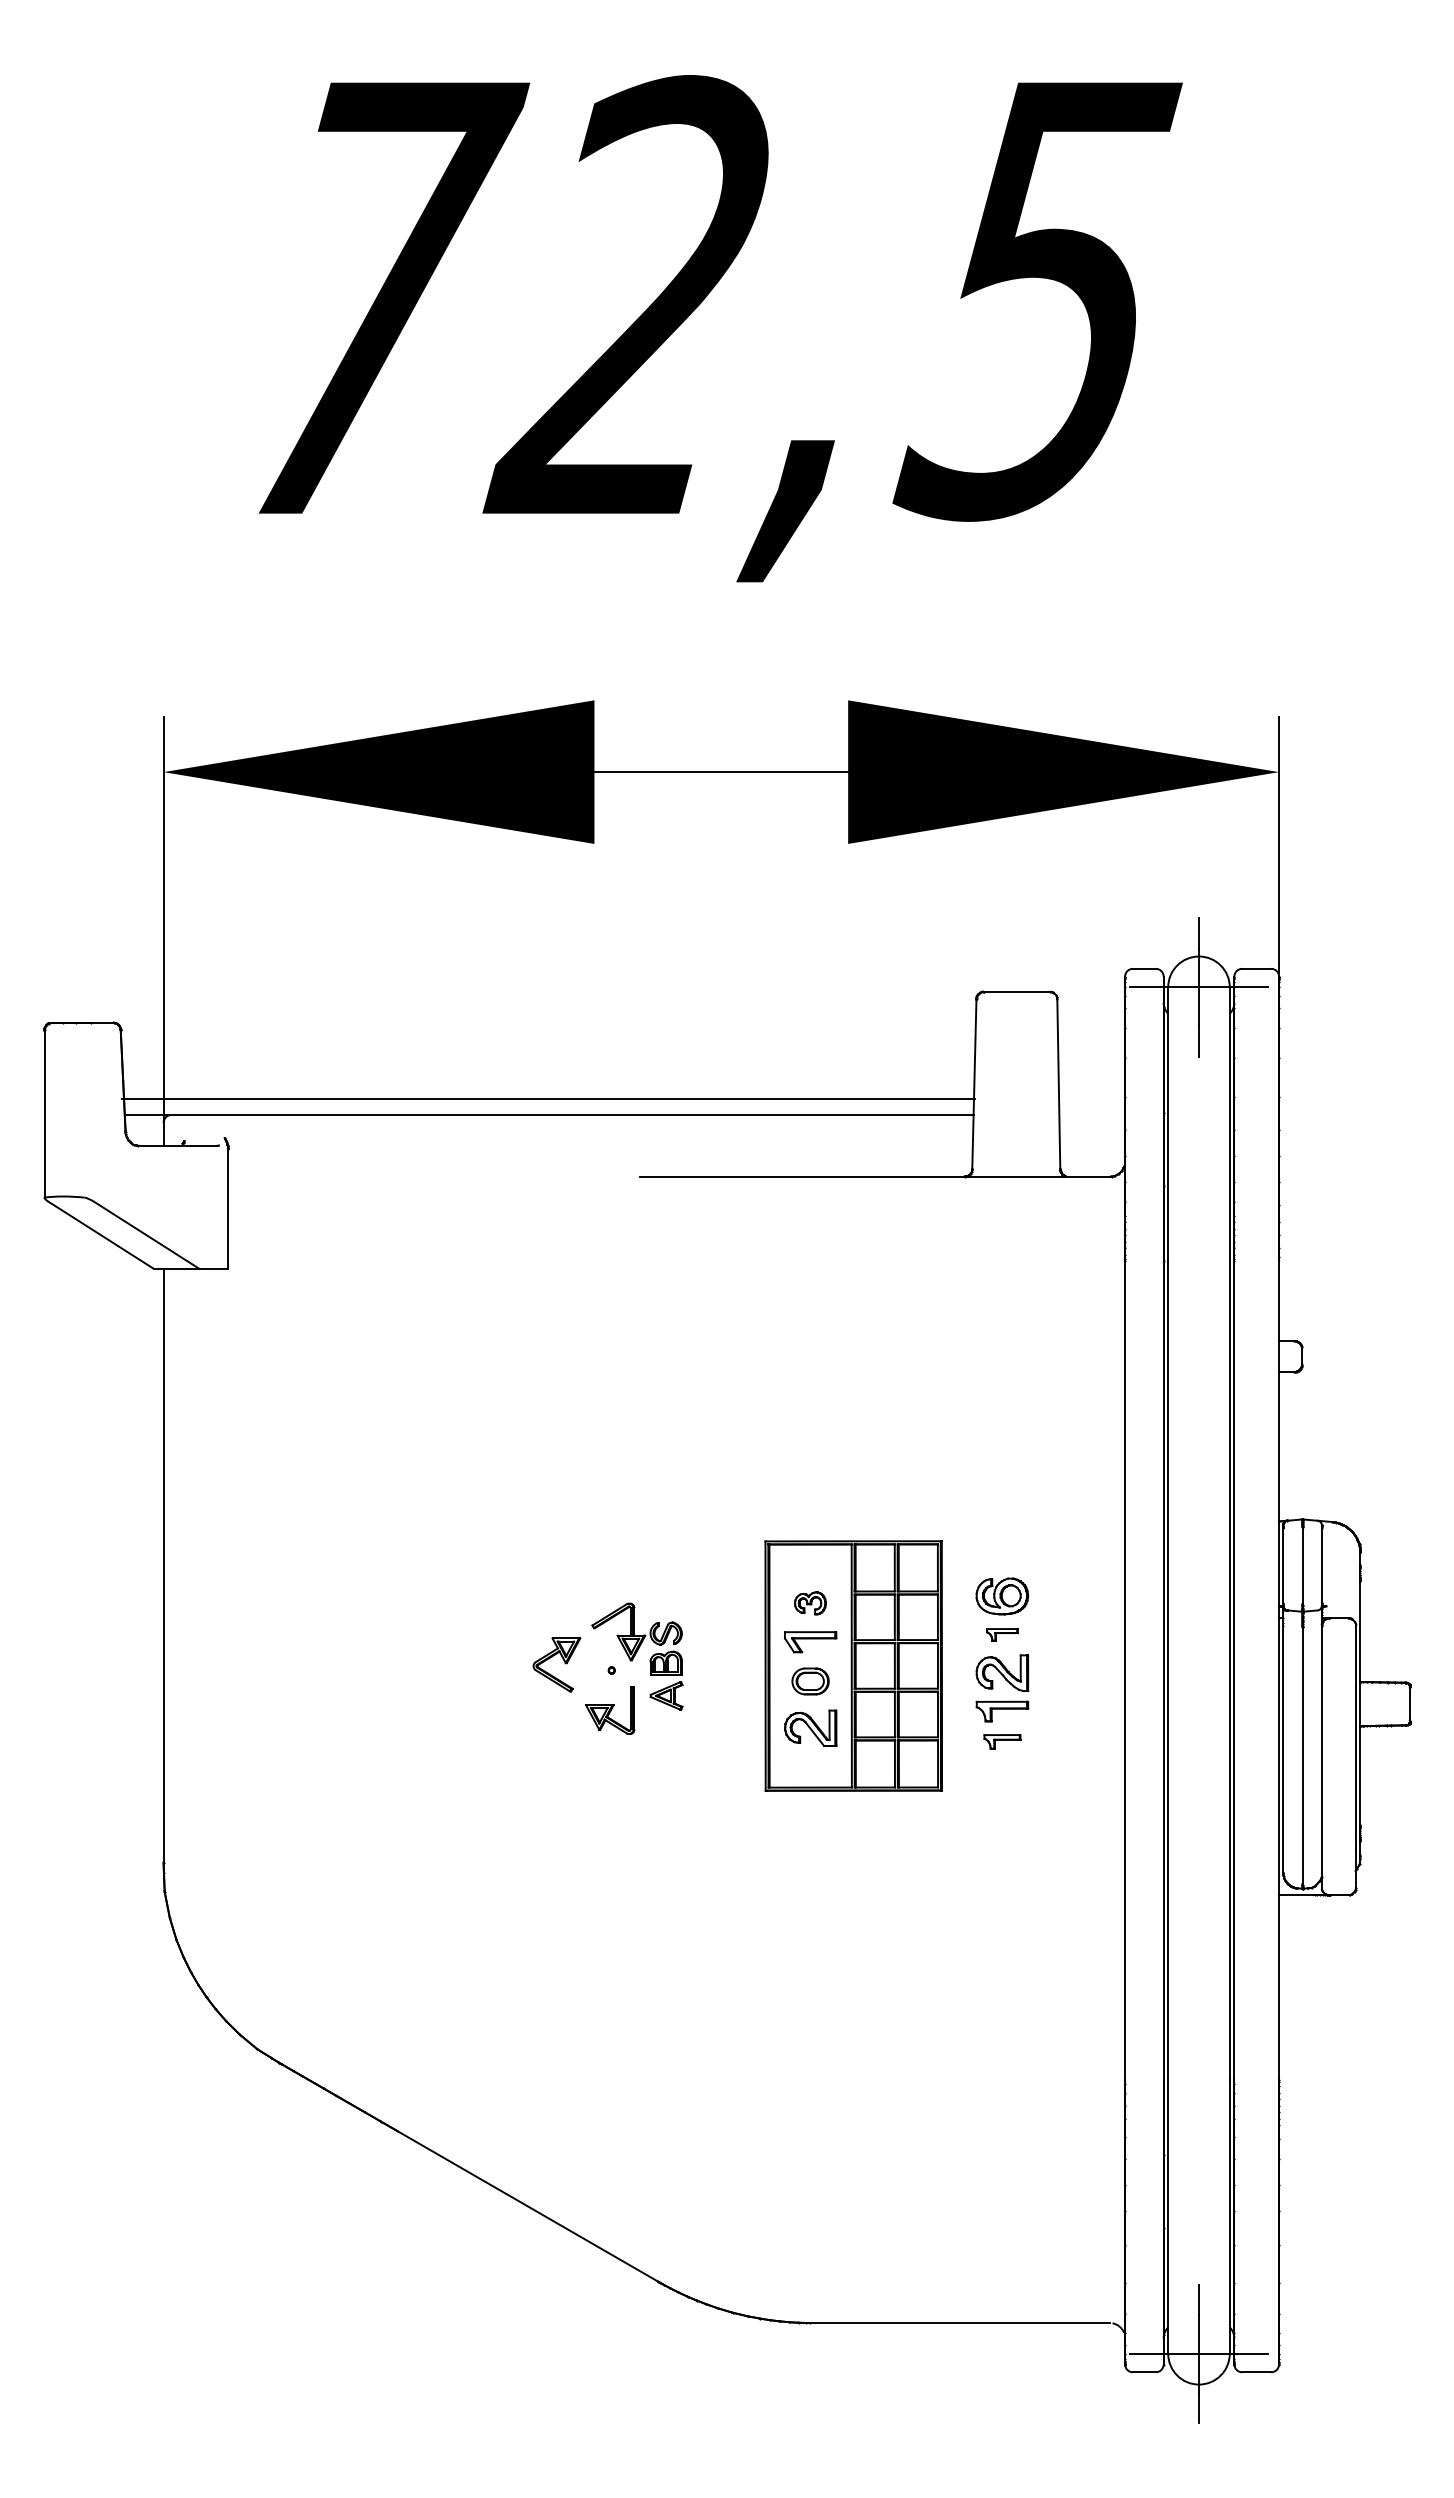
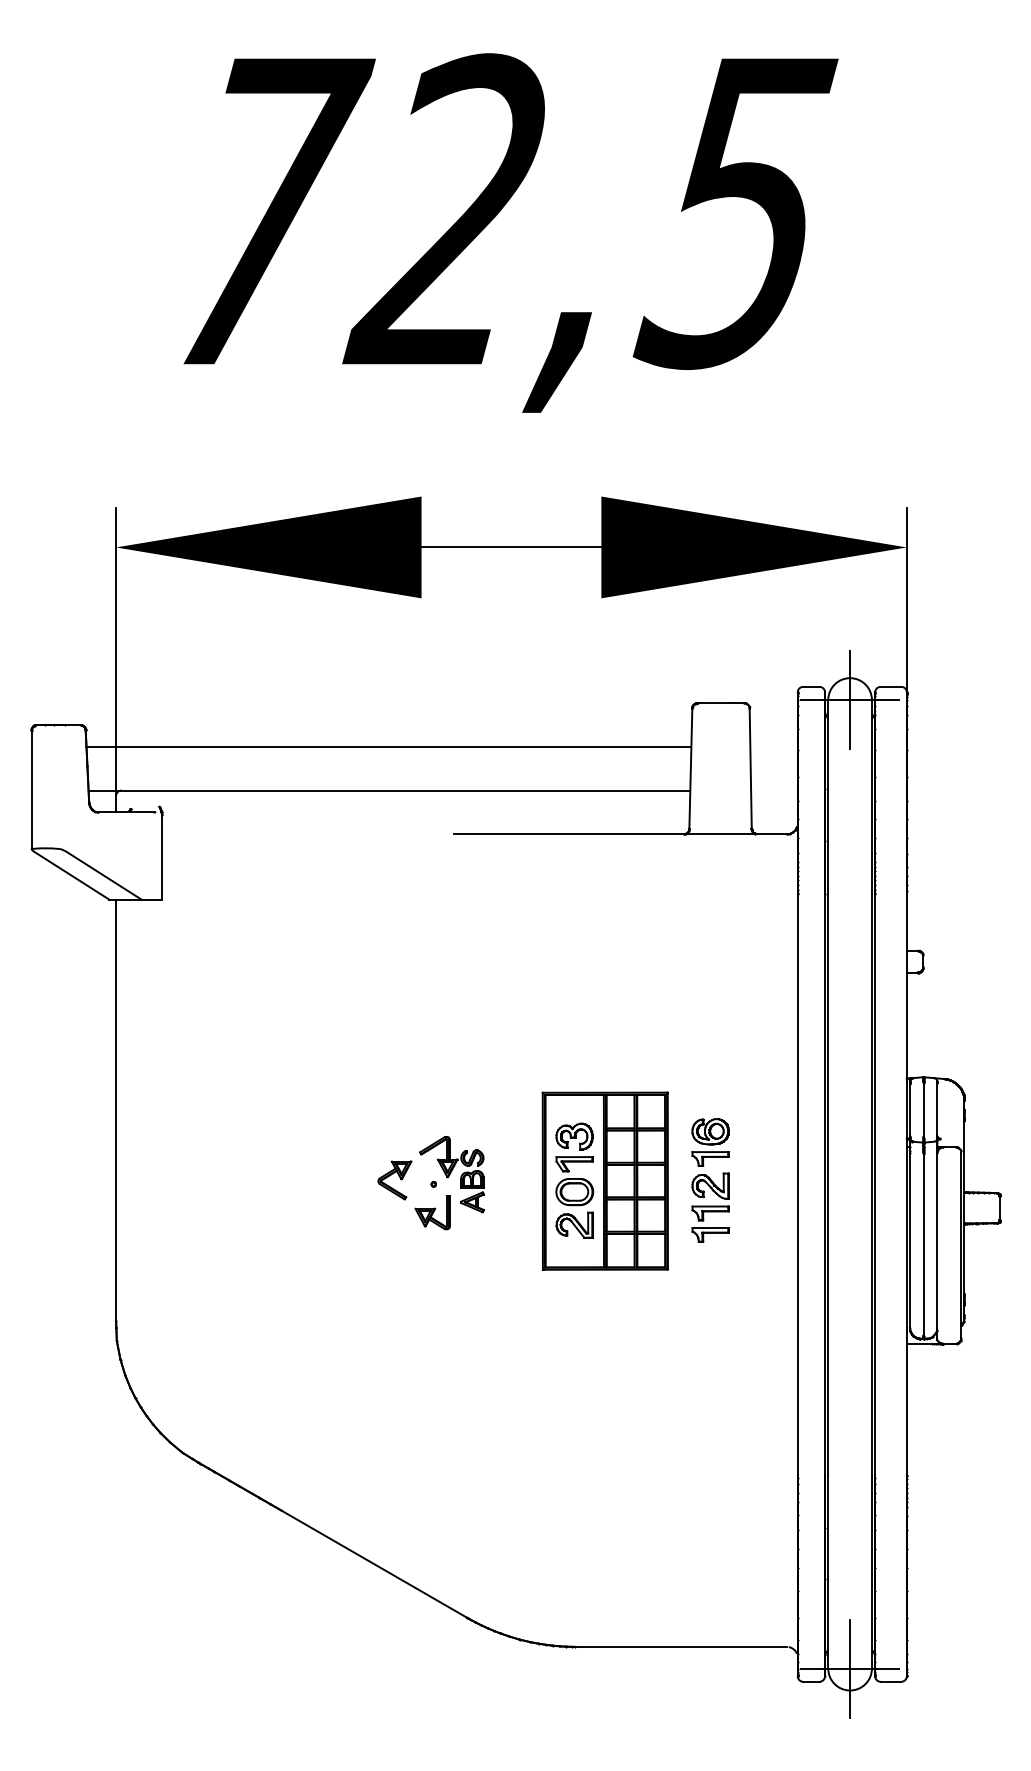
line: (548, 1099) -> (388, 746), moved
part: (810, 1603) -> (574, 1136), size x1.67
part: (1002, 1634) -> (710, 1158), size x1.67
part: (810, 1681) -> (574, 1192), size x1.43
part: (1002, 1741) -> (710, 1234), size x1.43

